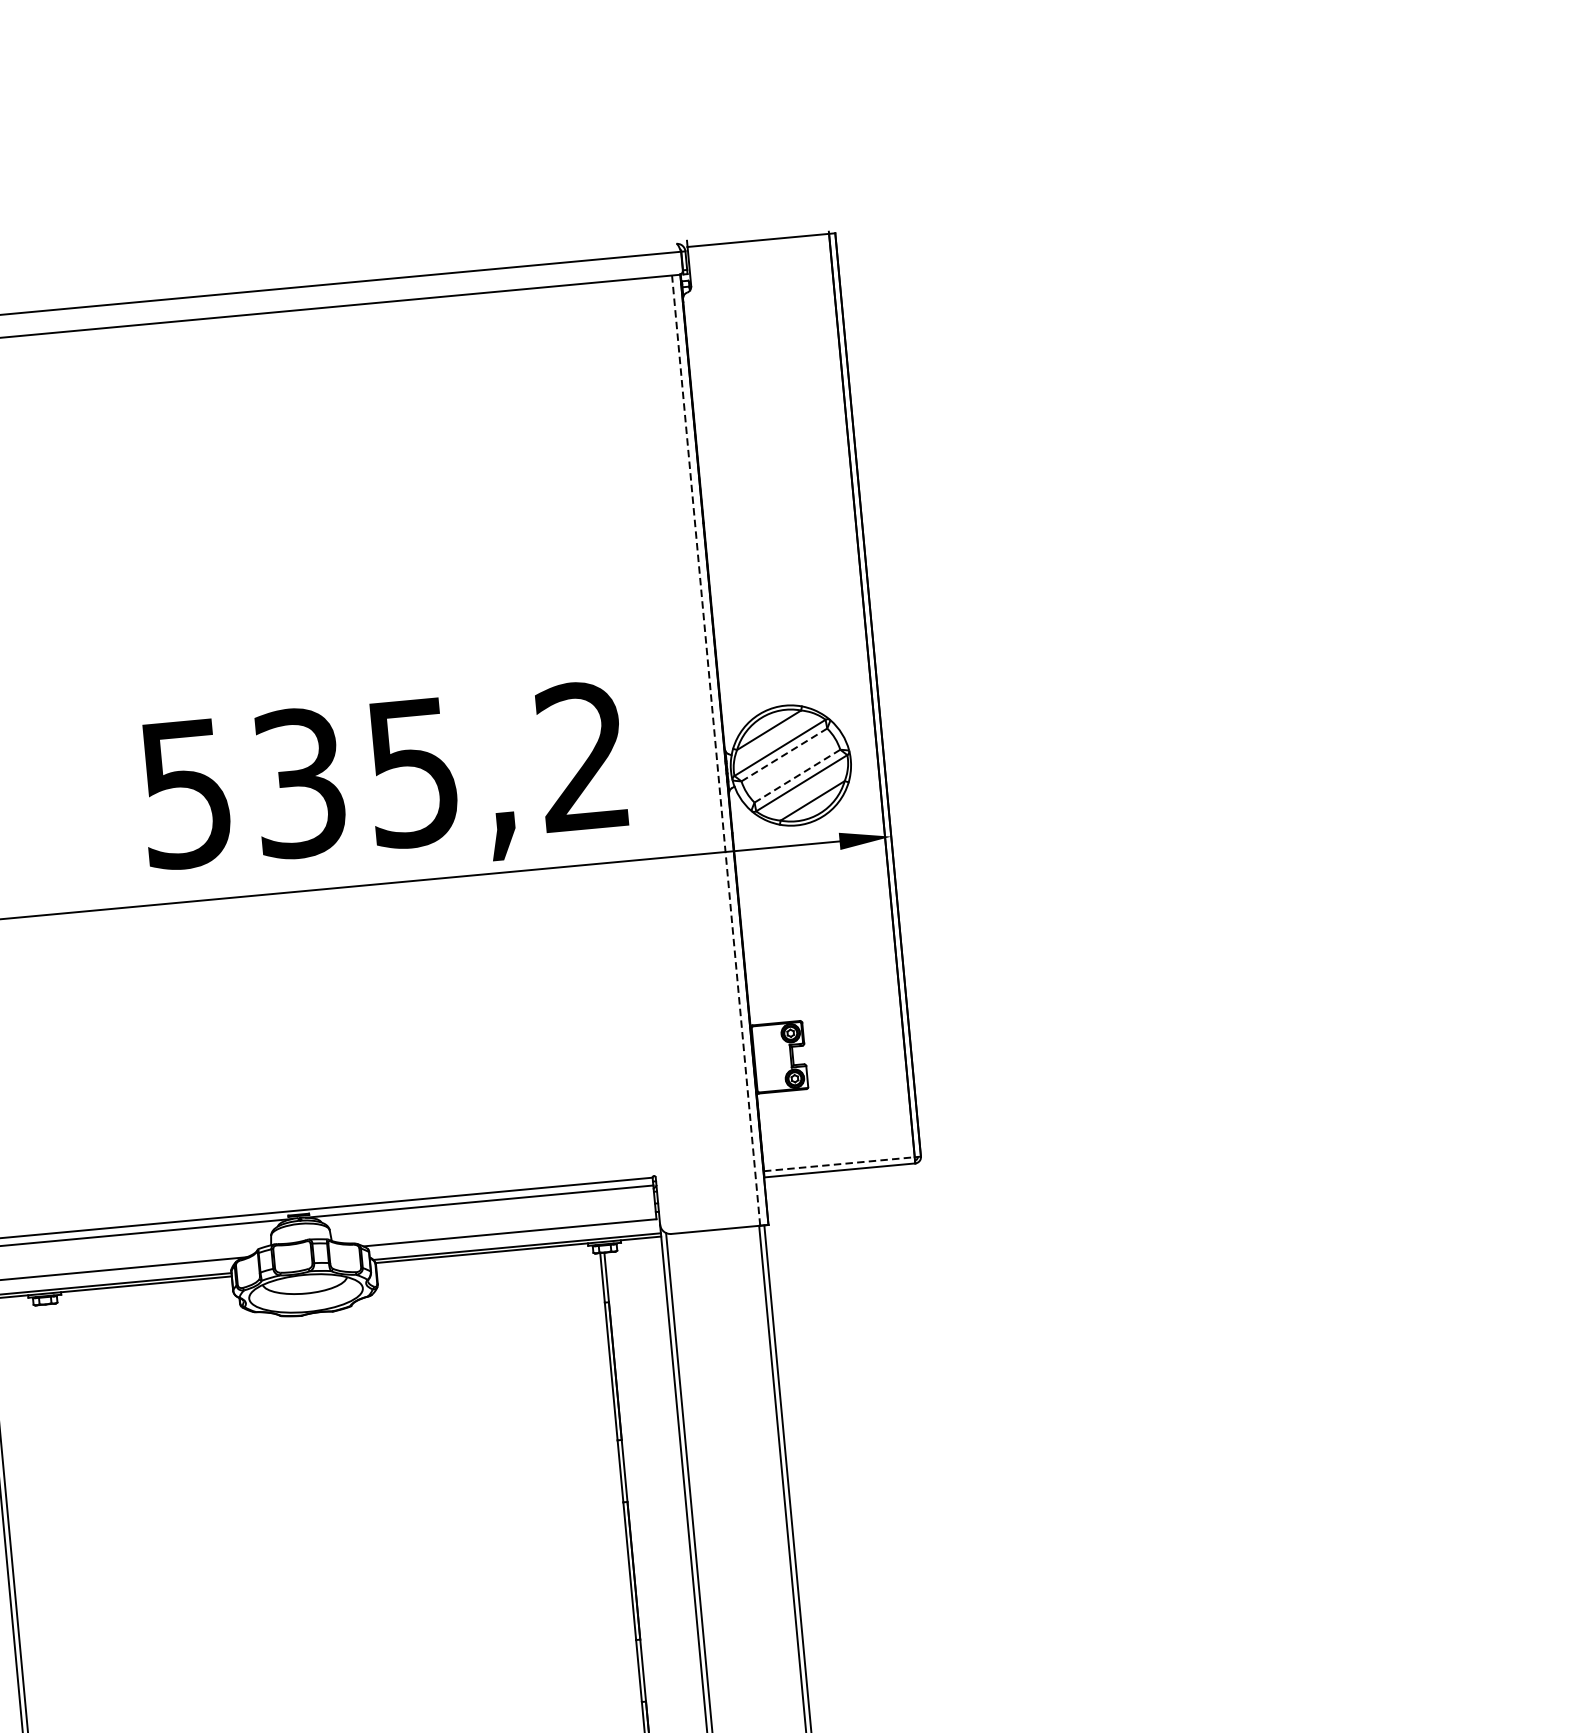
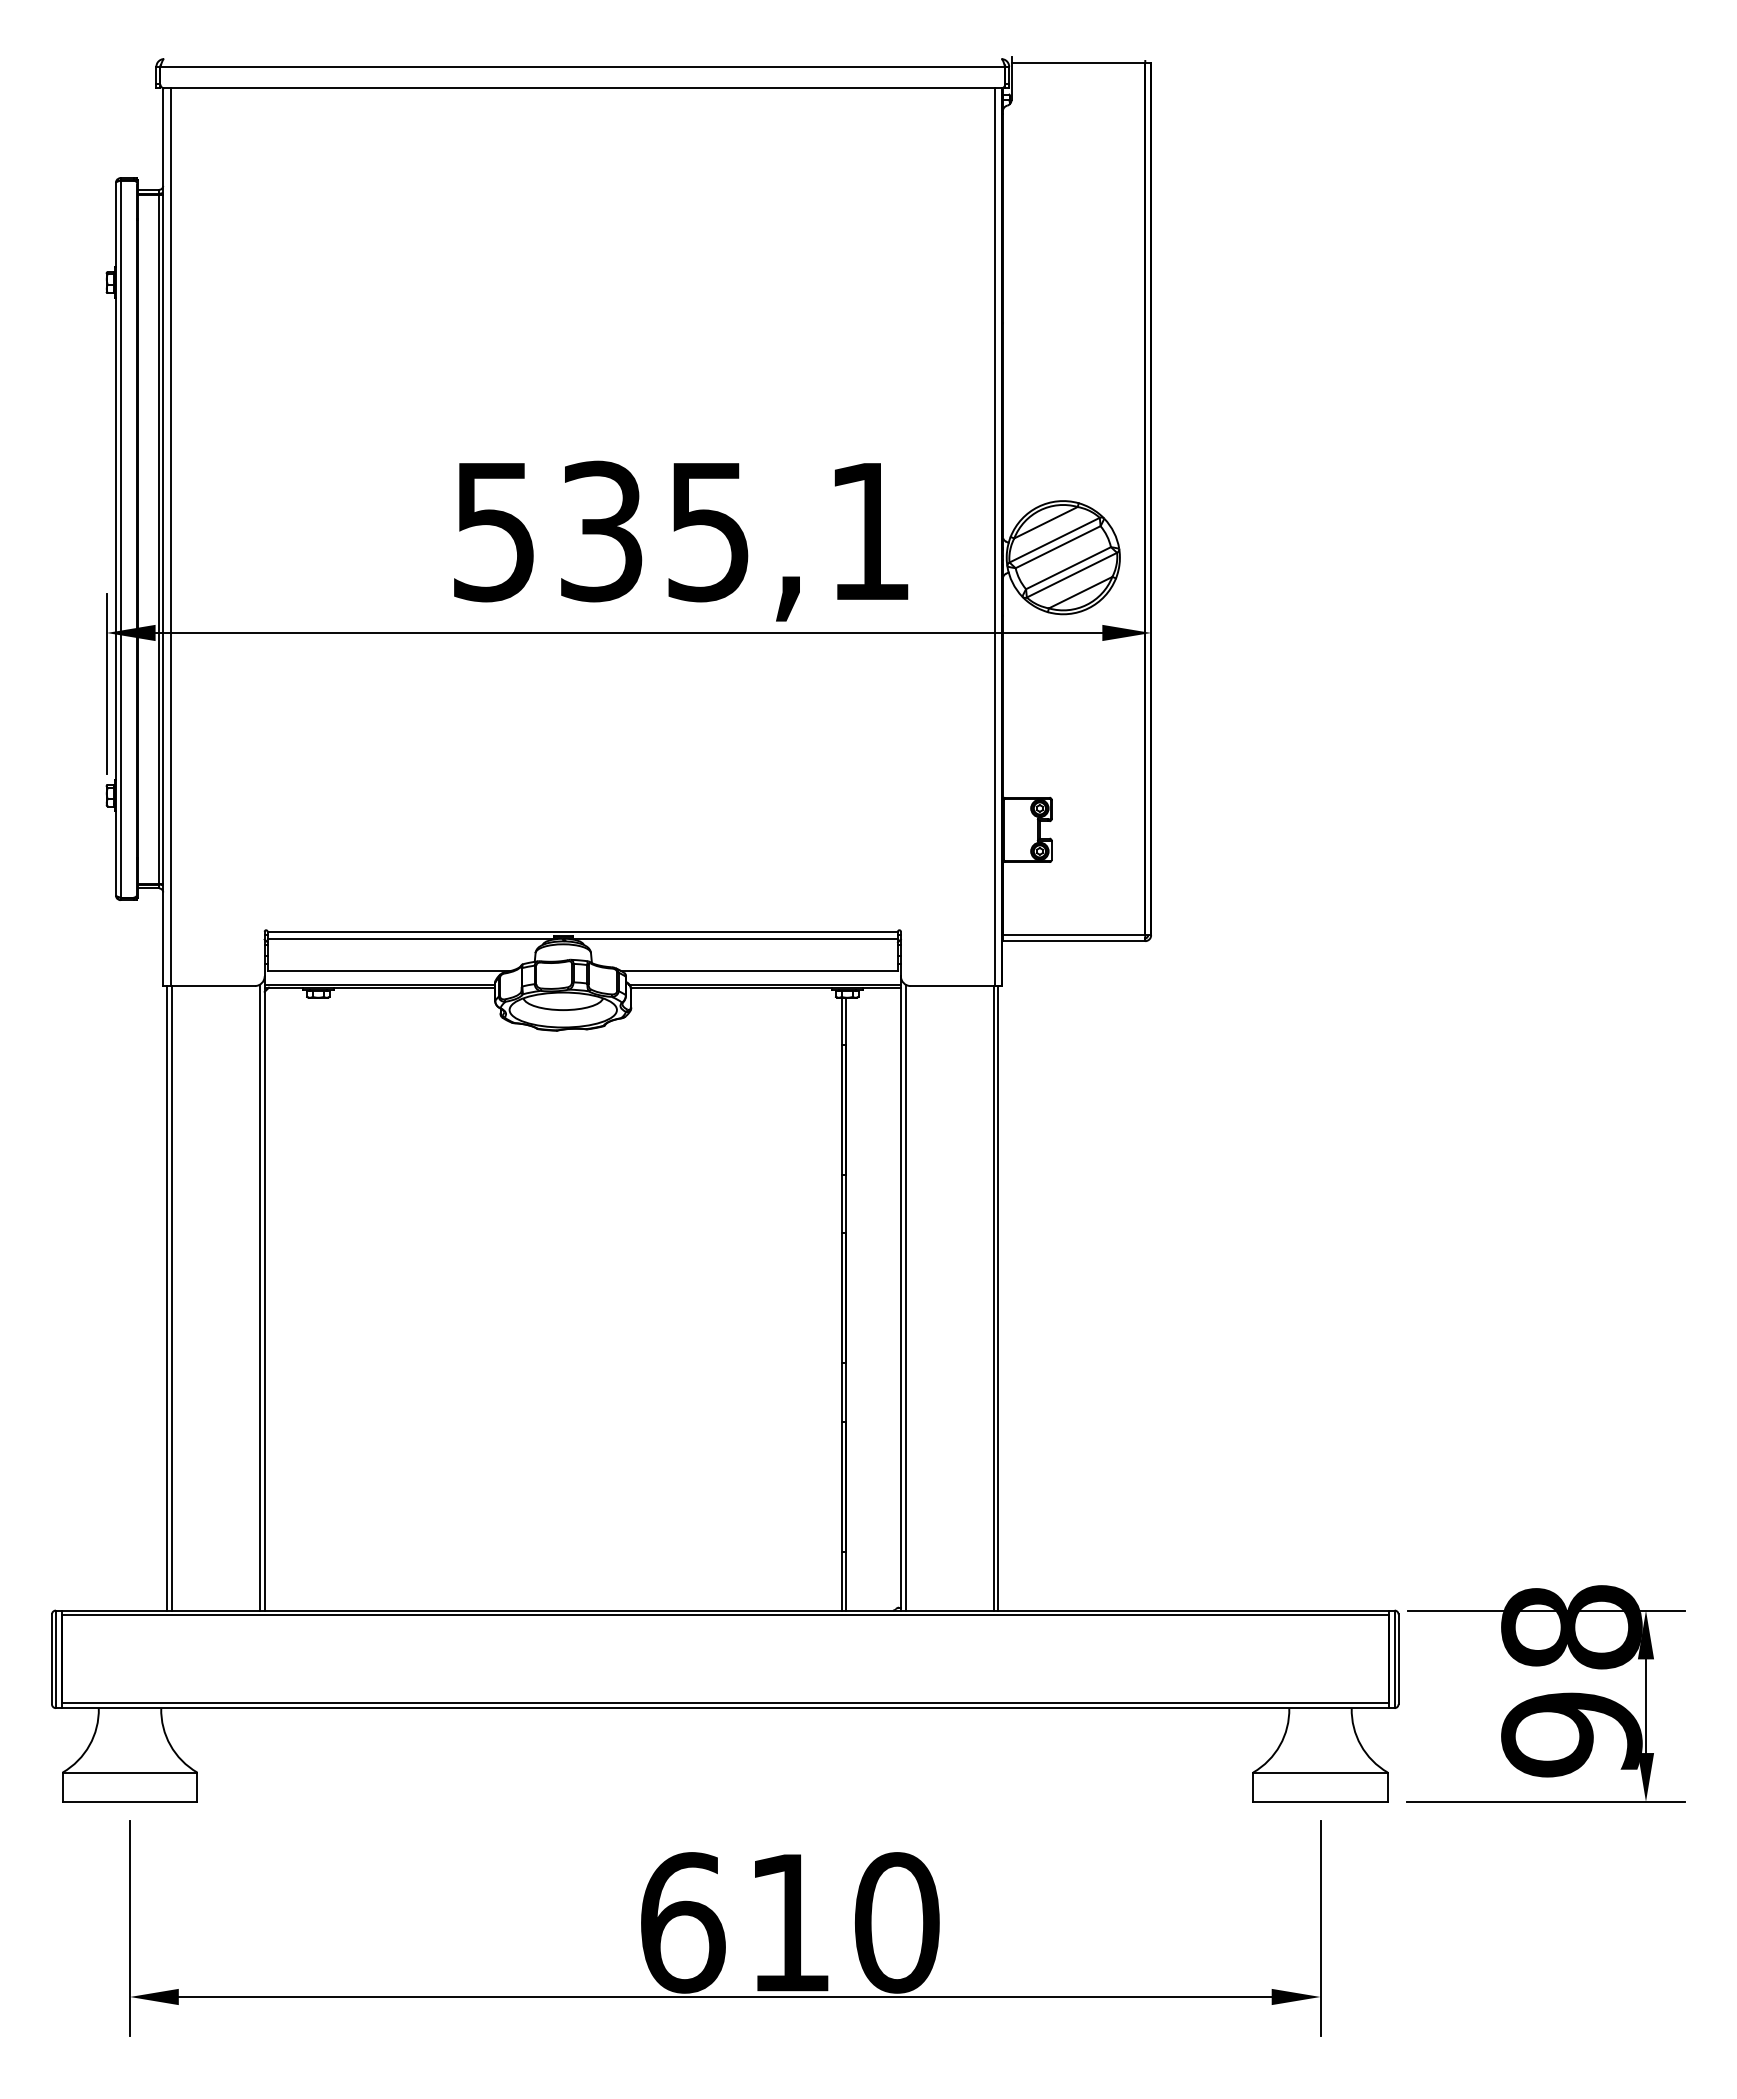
line: (716, 750) -> (994, 537), dashed -> solid
text: (581, 754) -> (868, 529), 535,2 -> 535,1
line: (784, 754) -> (1058, 546), dashed -> solid
line: (797, 776) -> (1068, 568), dashed -> solid
line: (839, 1164) -> (1074, 935), dashed -> solid

